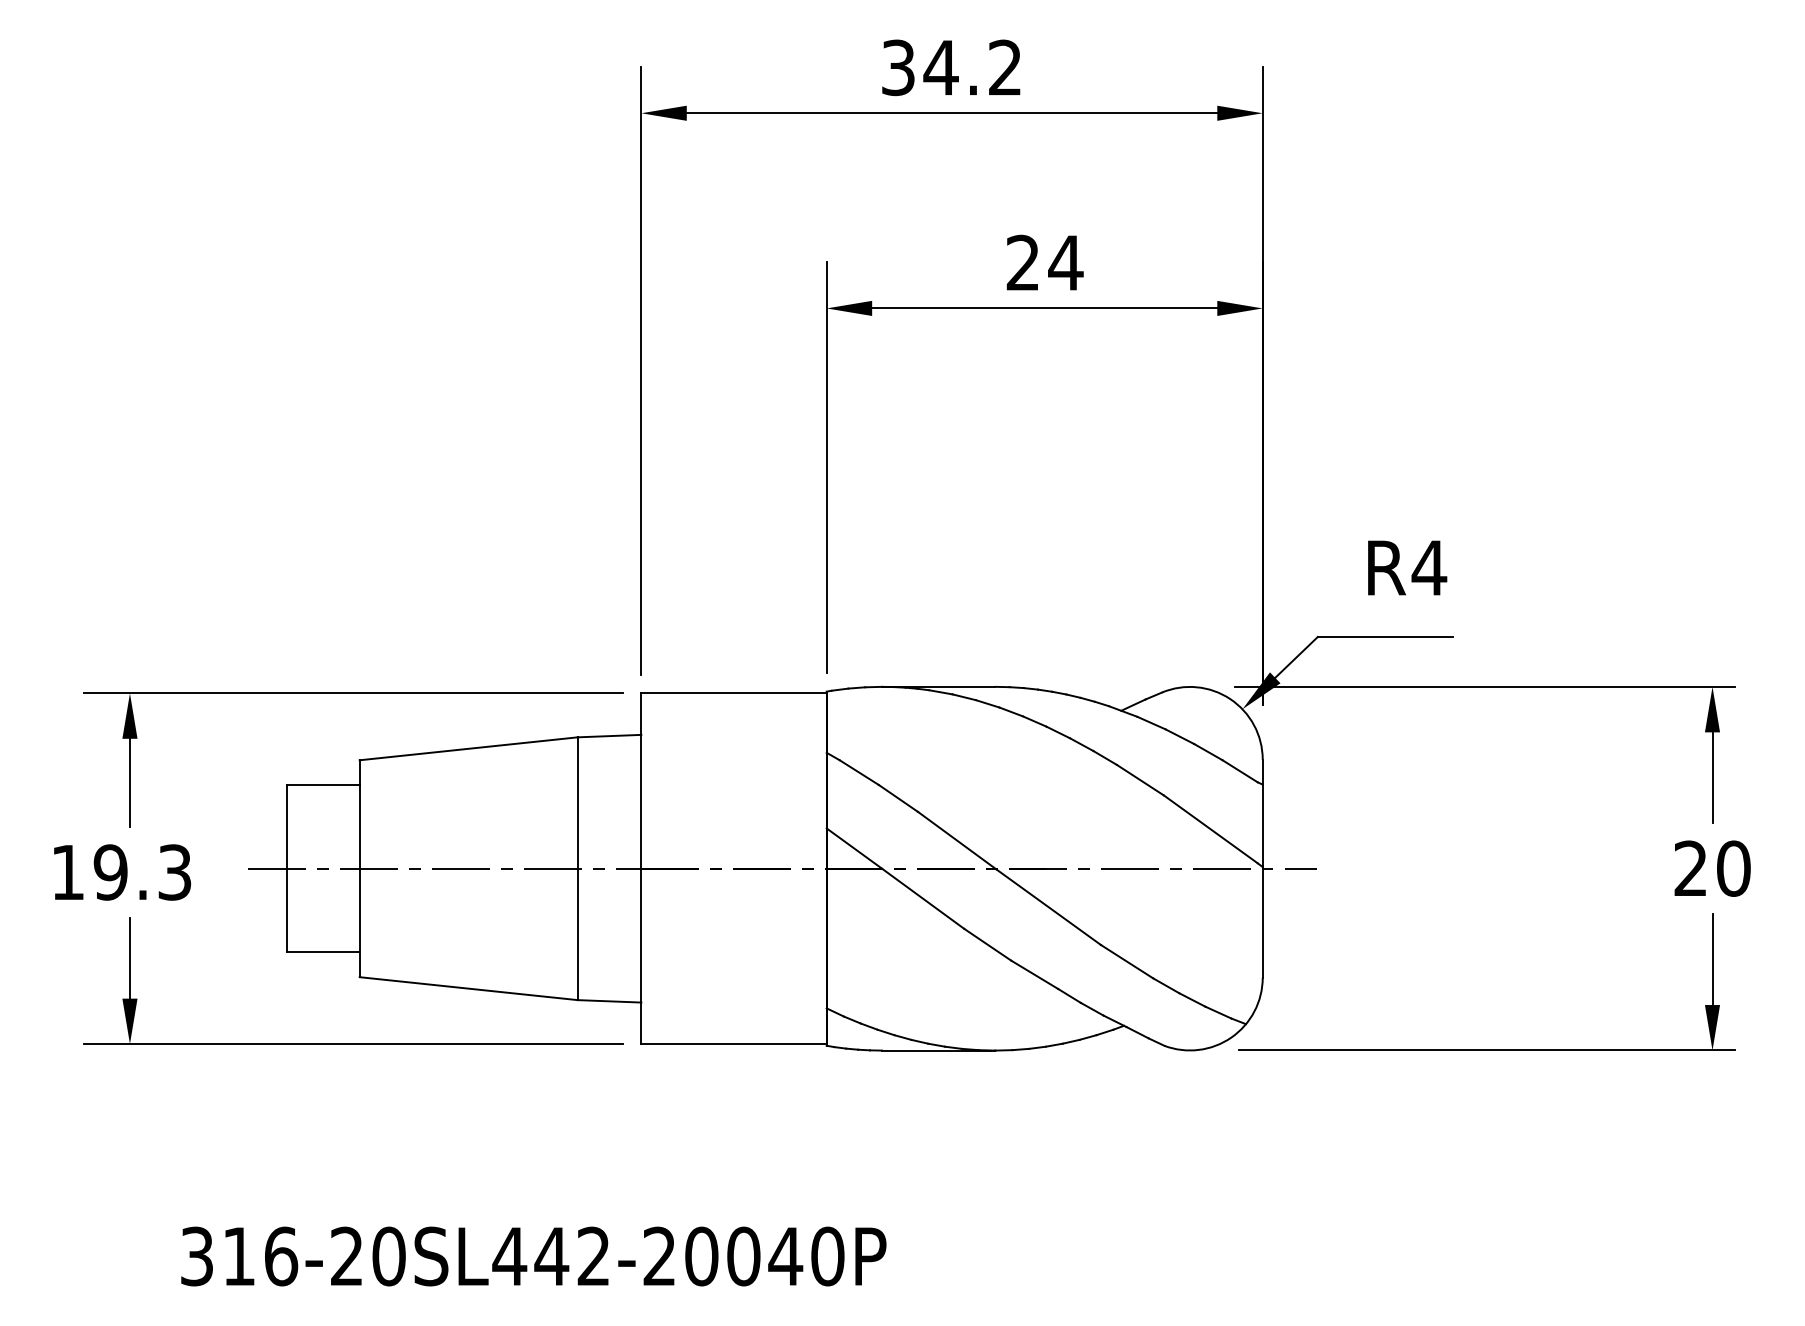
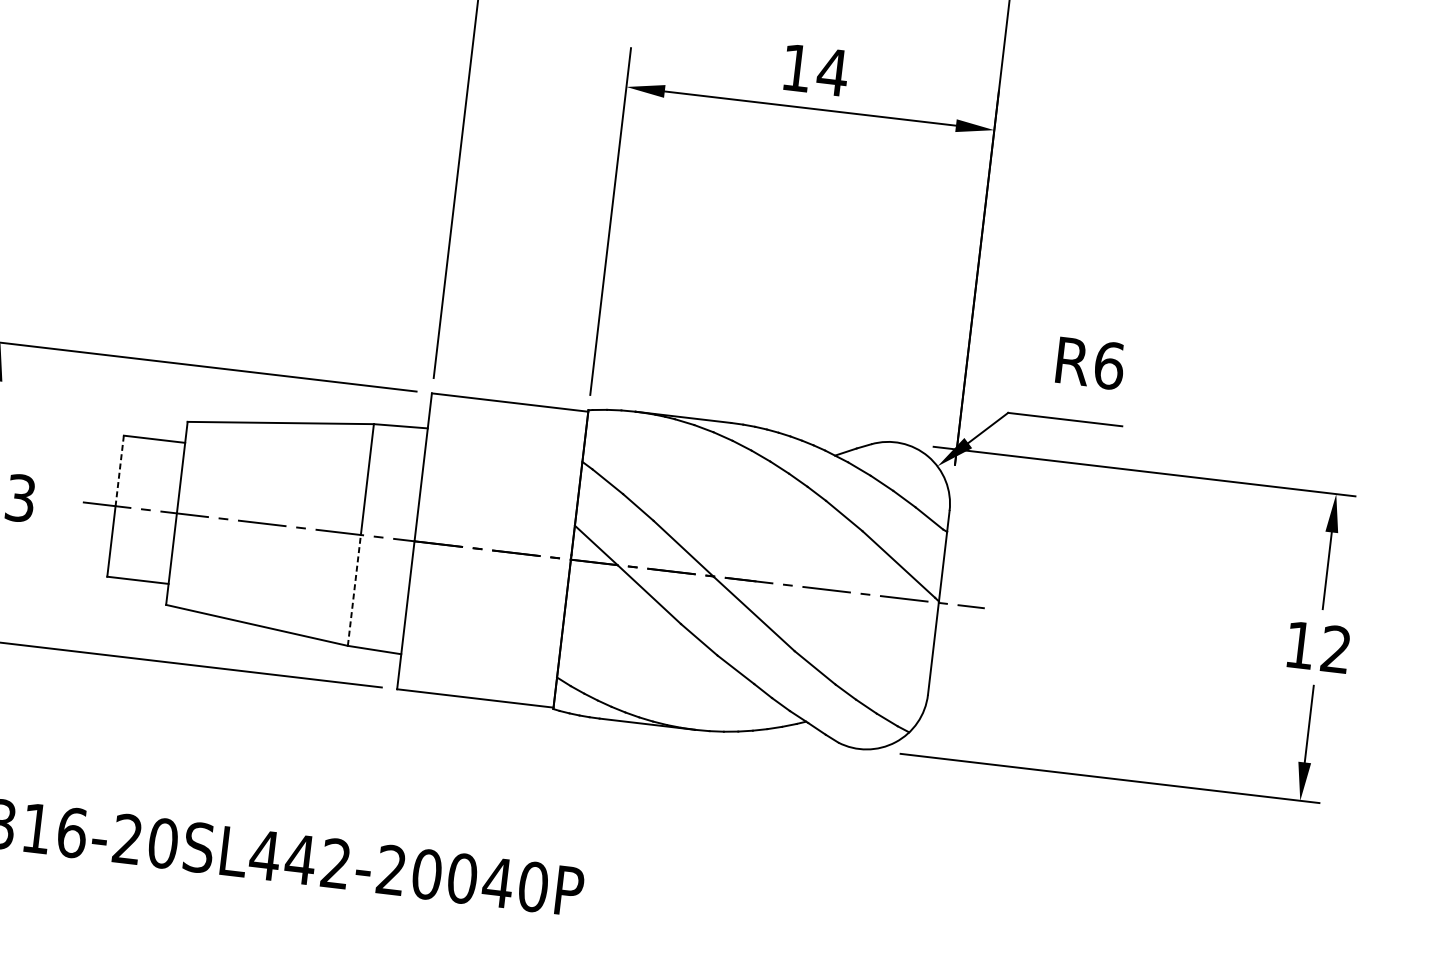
text: (1022, 262) -> (796, 67), 24 -> 14
text: (1429, 567) -> (1109, 365), R4 -> R6
line: (287, 826) -> (120, 470), solid -> dashed
text: (1712, 868) -> (1318, 647), 20 -> 12
line: (577, 934) -> (354, 590), solid -> dashed

